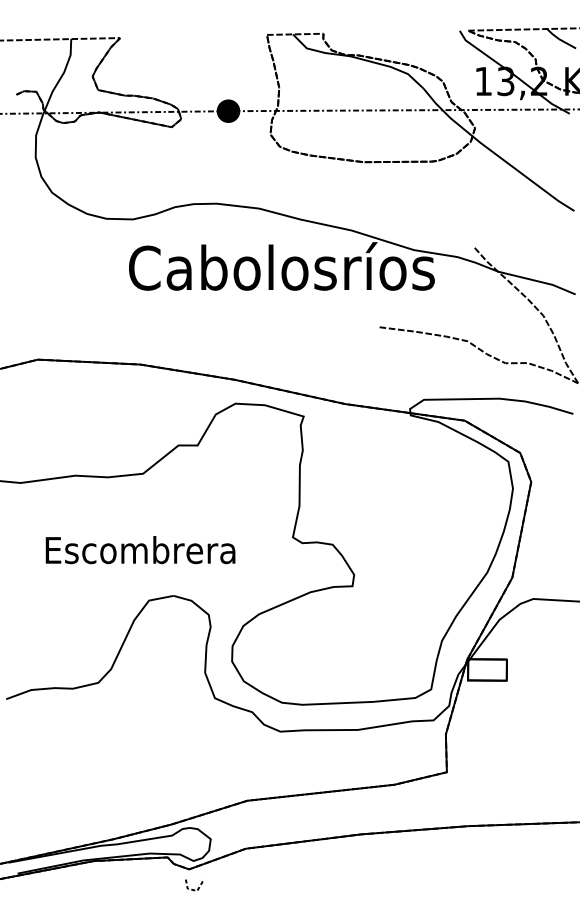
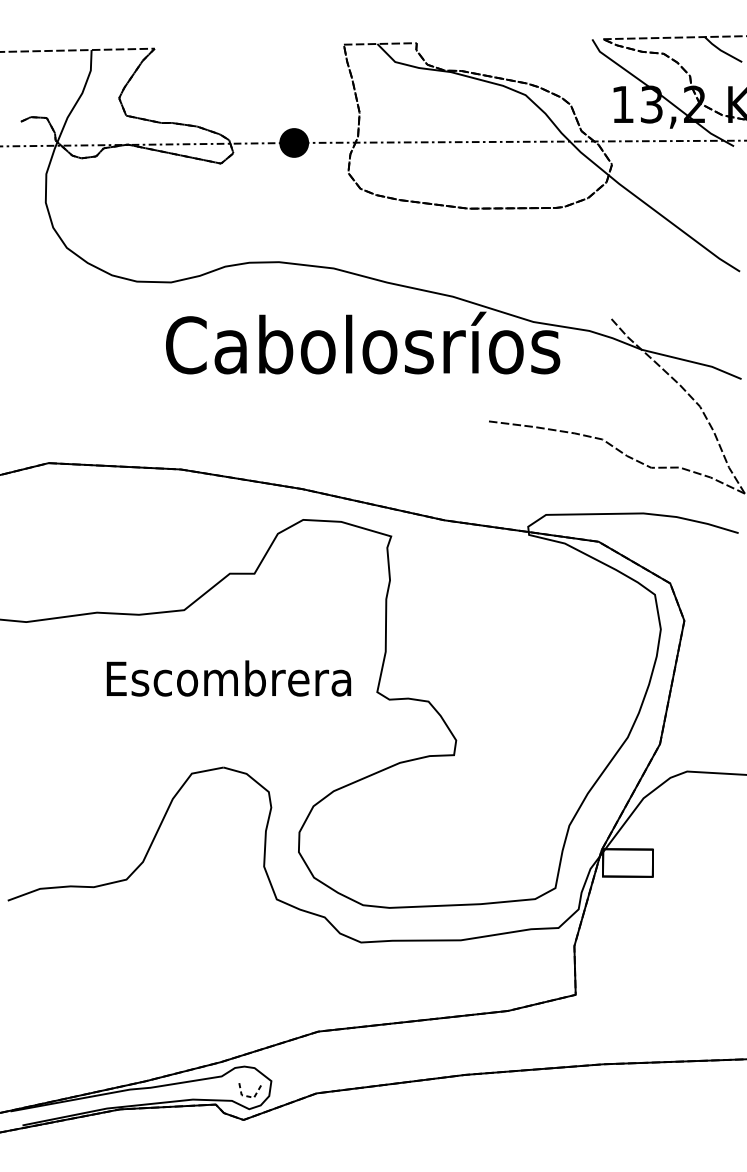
text: (140, 550) -> (228, 678), moved
line: (193, 889) -> (249, 1095), moved

